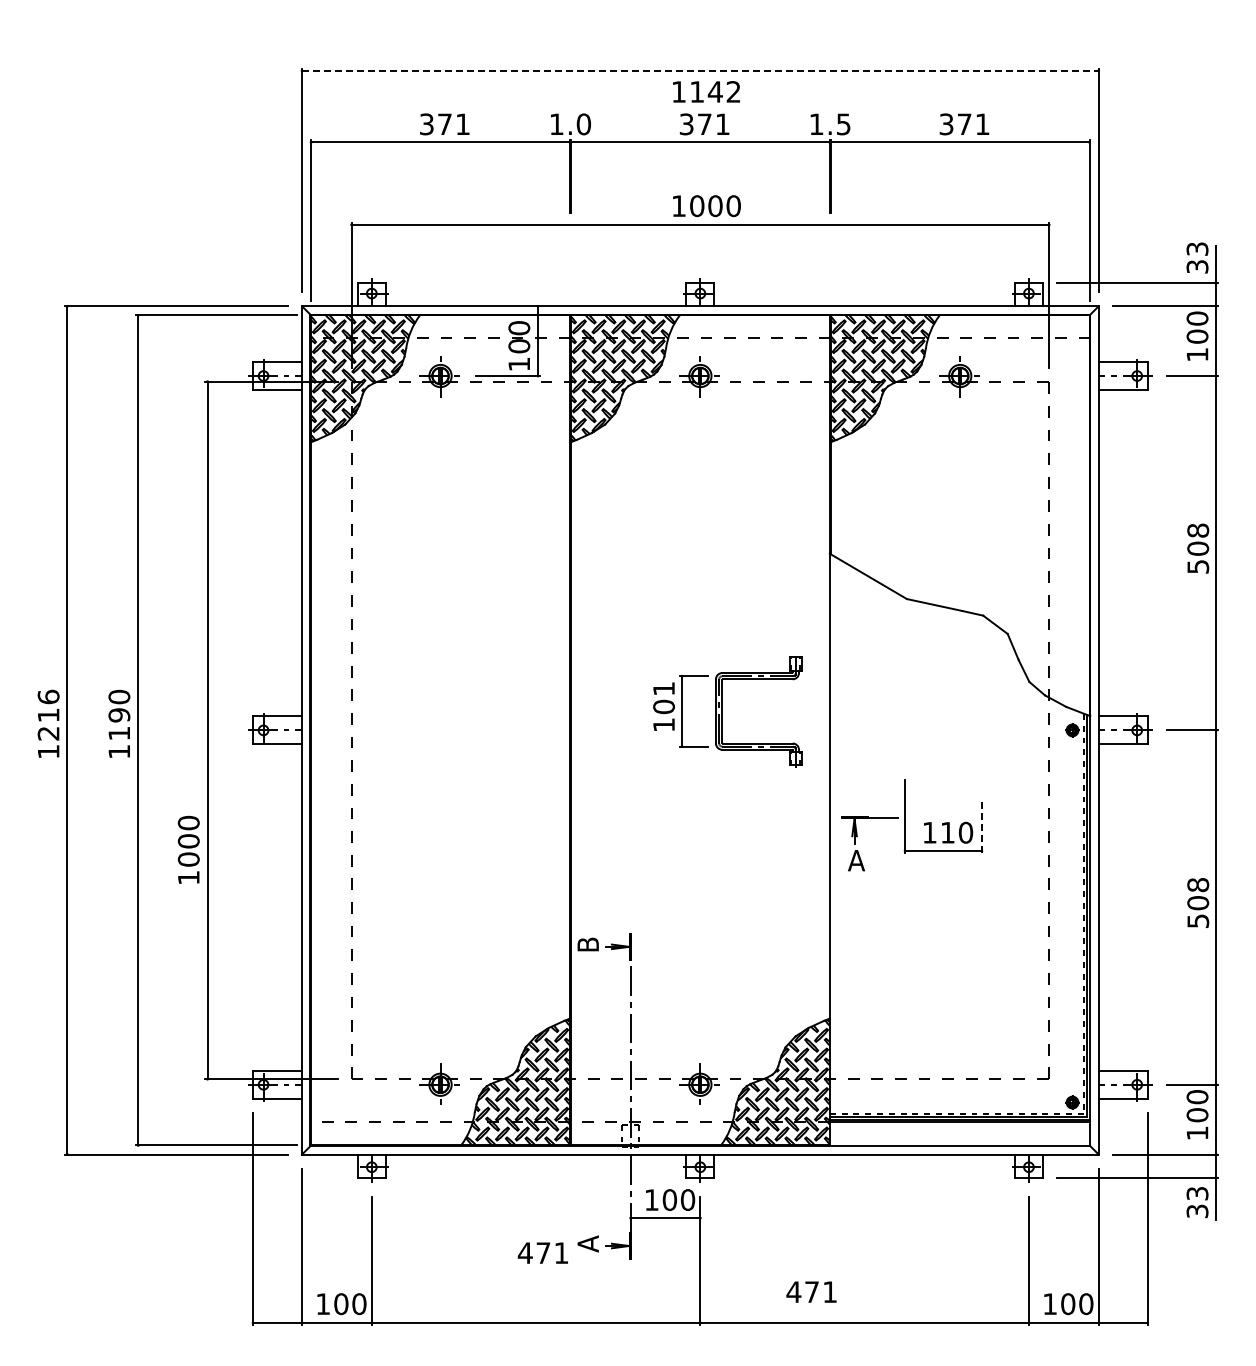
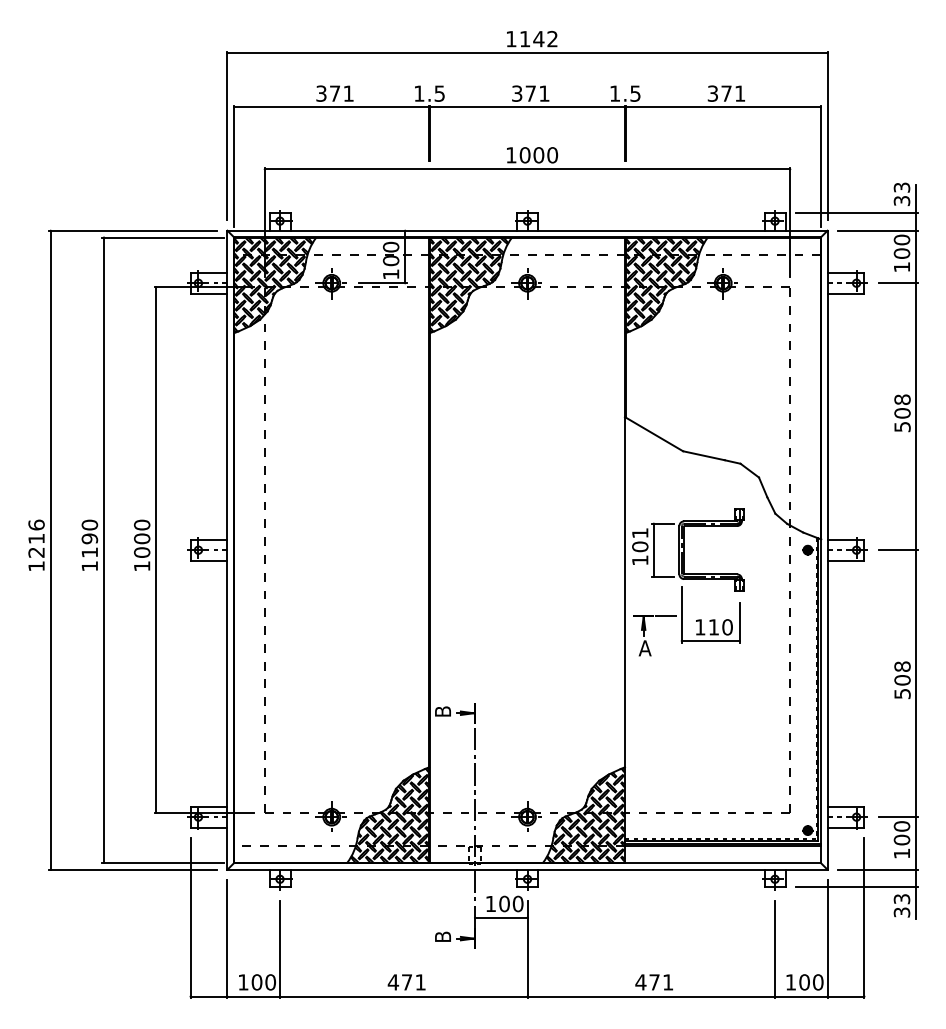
line: (700, 70) -> (527, 53), dashed -> solid
text: (706, 91) -> (532, 38), moved
text: (583, 124) -> (439, 93), 1.0 -> 1.5
part: (727, 711) -> (688, 550), moved
line: (981, 826) -> (739, 622), dashed -> solid
text: (188, 849) -> (141, 545), moved
text: (587, 1243) -> (442, 936), A -> B
text: (542, 1252) -> (406, 981), moved
text: (811, 1291) -> (654, 981), moved

